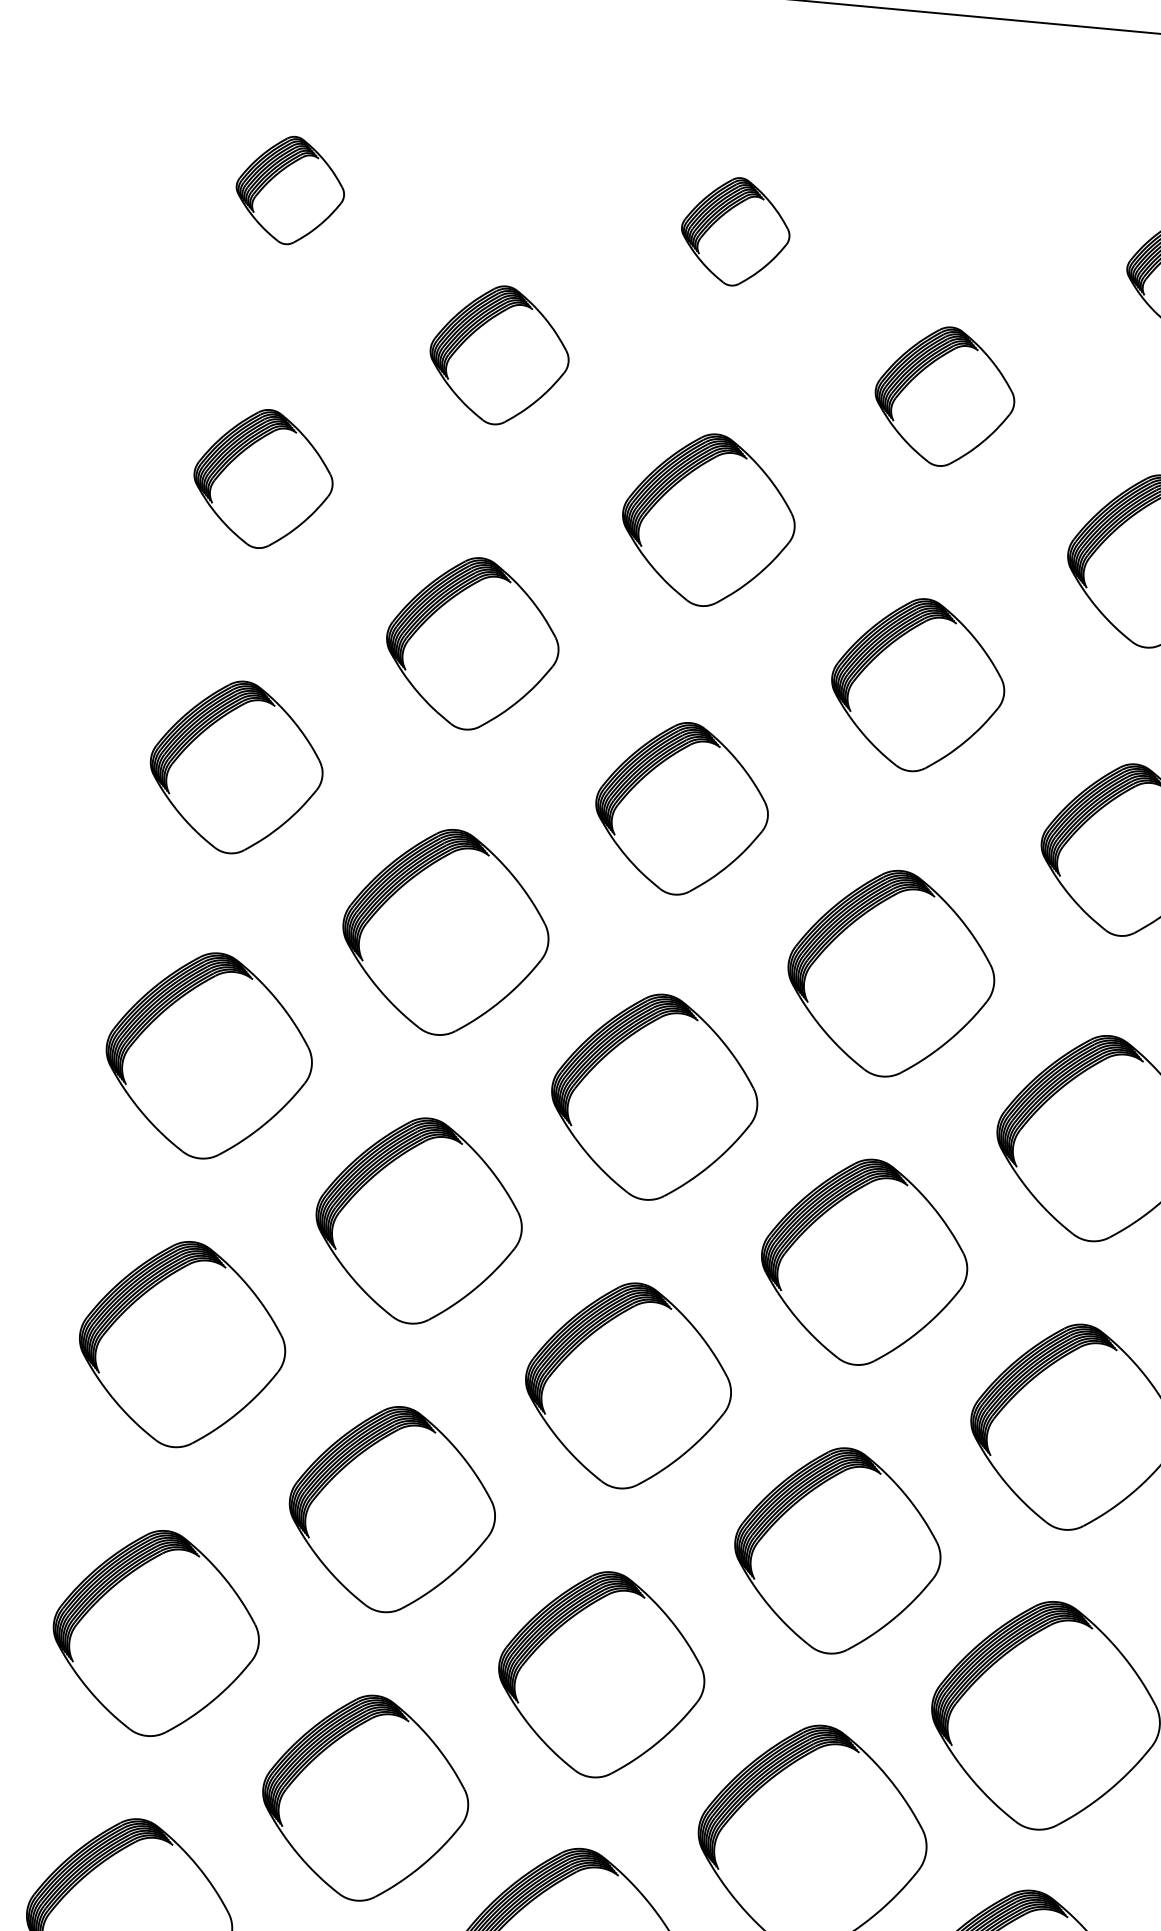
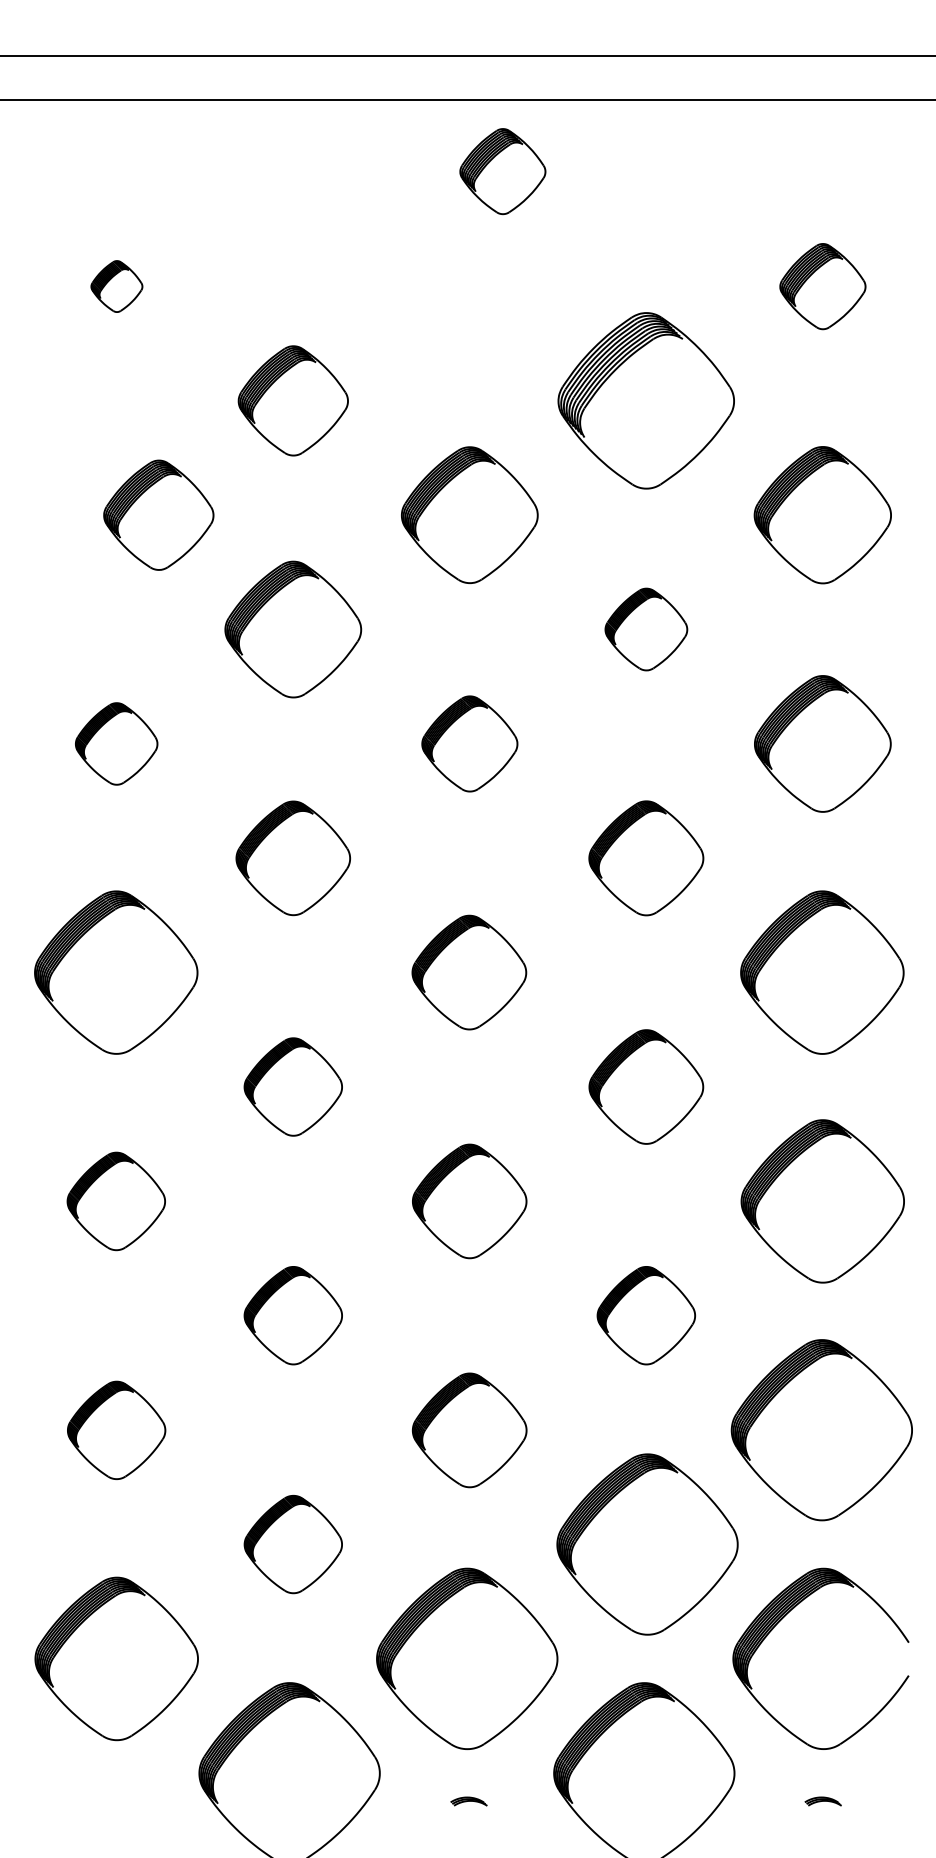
part: (289, 190) -> (116, 286), size x0.6
part: (735, 231) -> (502, 171), moved
part: (945, 396) -> (646, 400), size x1.6
part: (263, 477) -> (158, 514), moved
part: (918, 685) -> (646, 629), size x0.6
part: (236, 766) -> (116, 743), size x0.6
part: (681, 808) -> (469, 743), size x0.7
part: (446, 932) -> (293, 858), size x0.7
part: (891, 973) -> (646, 858), size x0.7
part: (654, 1097) -> (469, 972), size x0.7
part: (419, 1220) -> (293, 1086), size x0.6
part: (864, 1261) -> (646, 1086), size x0.7
part: (182, 1344) -> (116, 1201), size x0.6
part: (628, 1385) -> (469, 1201), size x0.7
part: (392, 1509) -> (293, 1315), size x0.6
part: (838, 1550) -> (646, 1315), size x0.6
part: (156, 1633) -> (116, 1430), size x0.6
part: (601, 1674) -> (469, 1430), size x0.7
part: (366, 1798) -> (293, 1544), size x0.6

